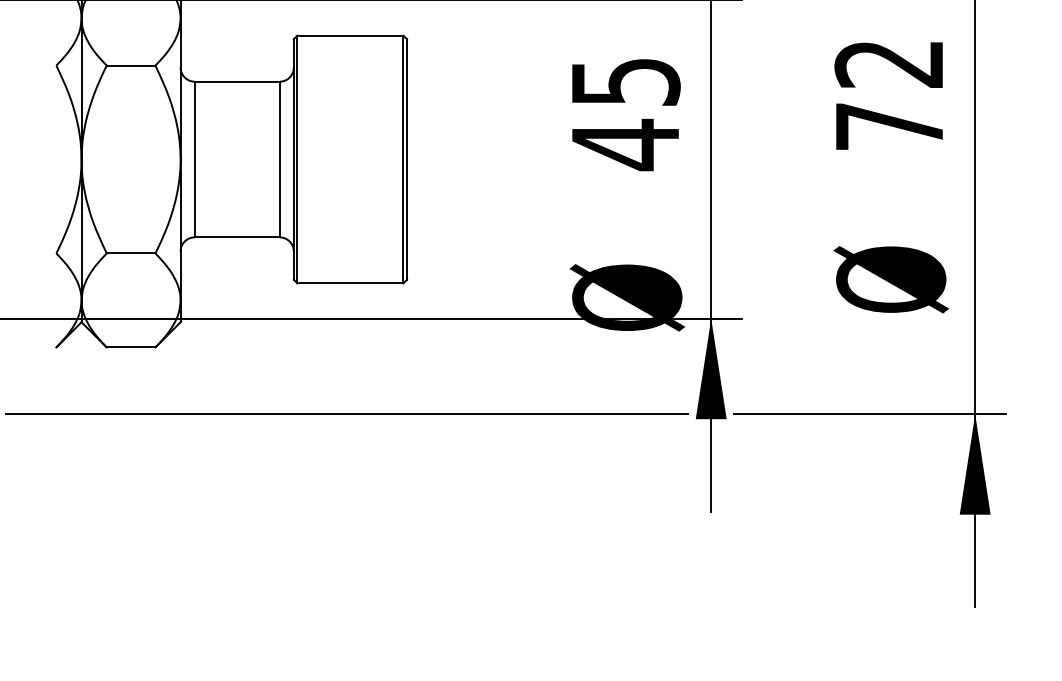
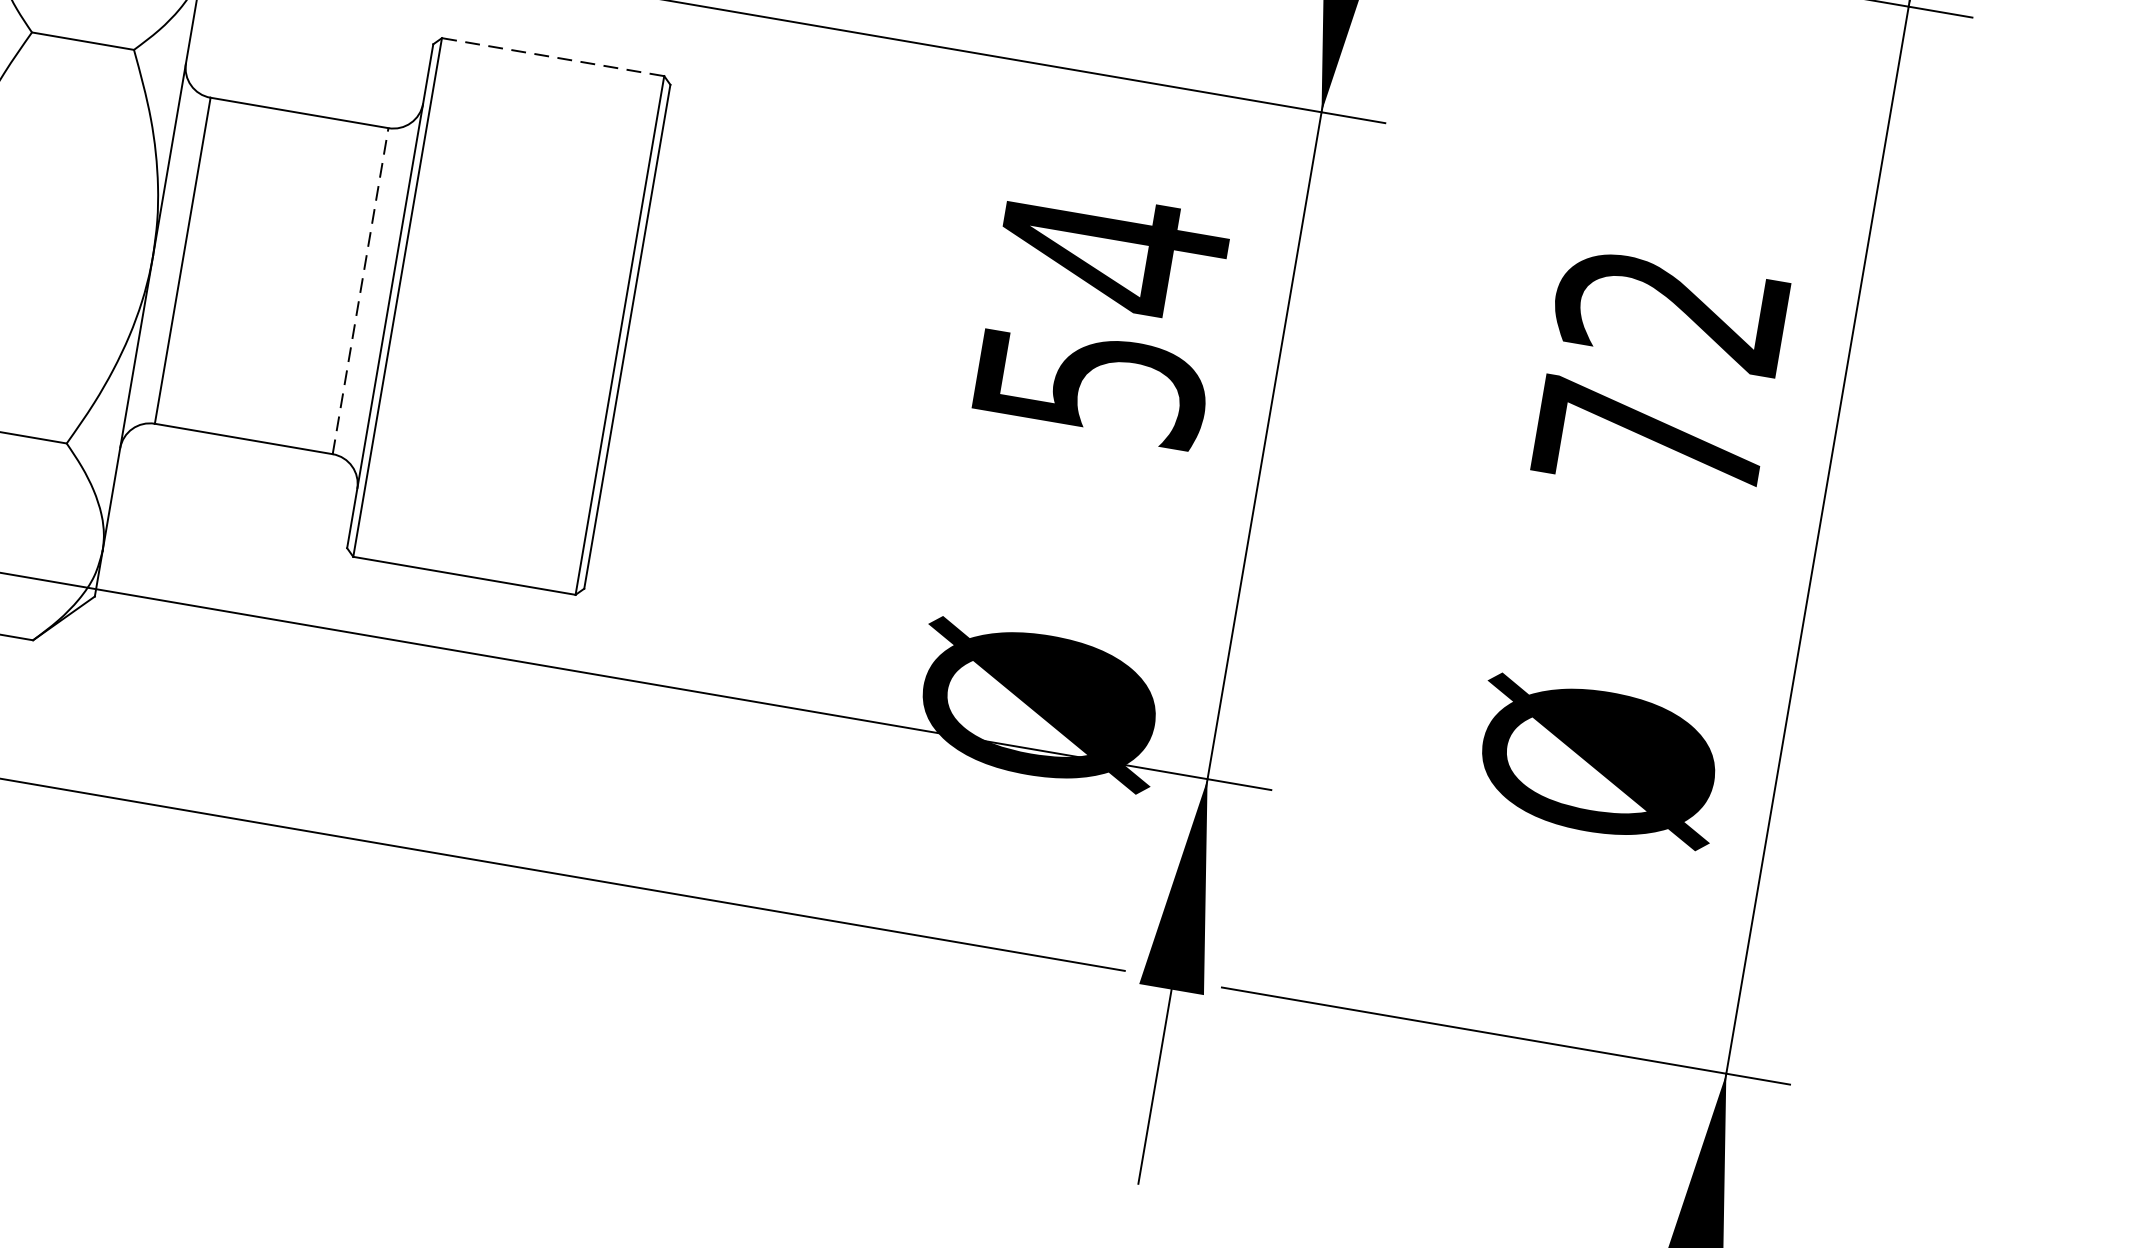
line: (349, 35) -> (551, 56), solid -> dashed
text: (626, 113) -> (1103, 318), 45 -> 54
line: (279, 159) -> (360, 291), solid -> dashed

